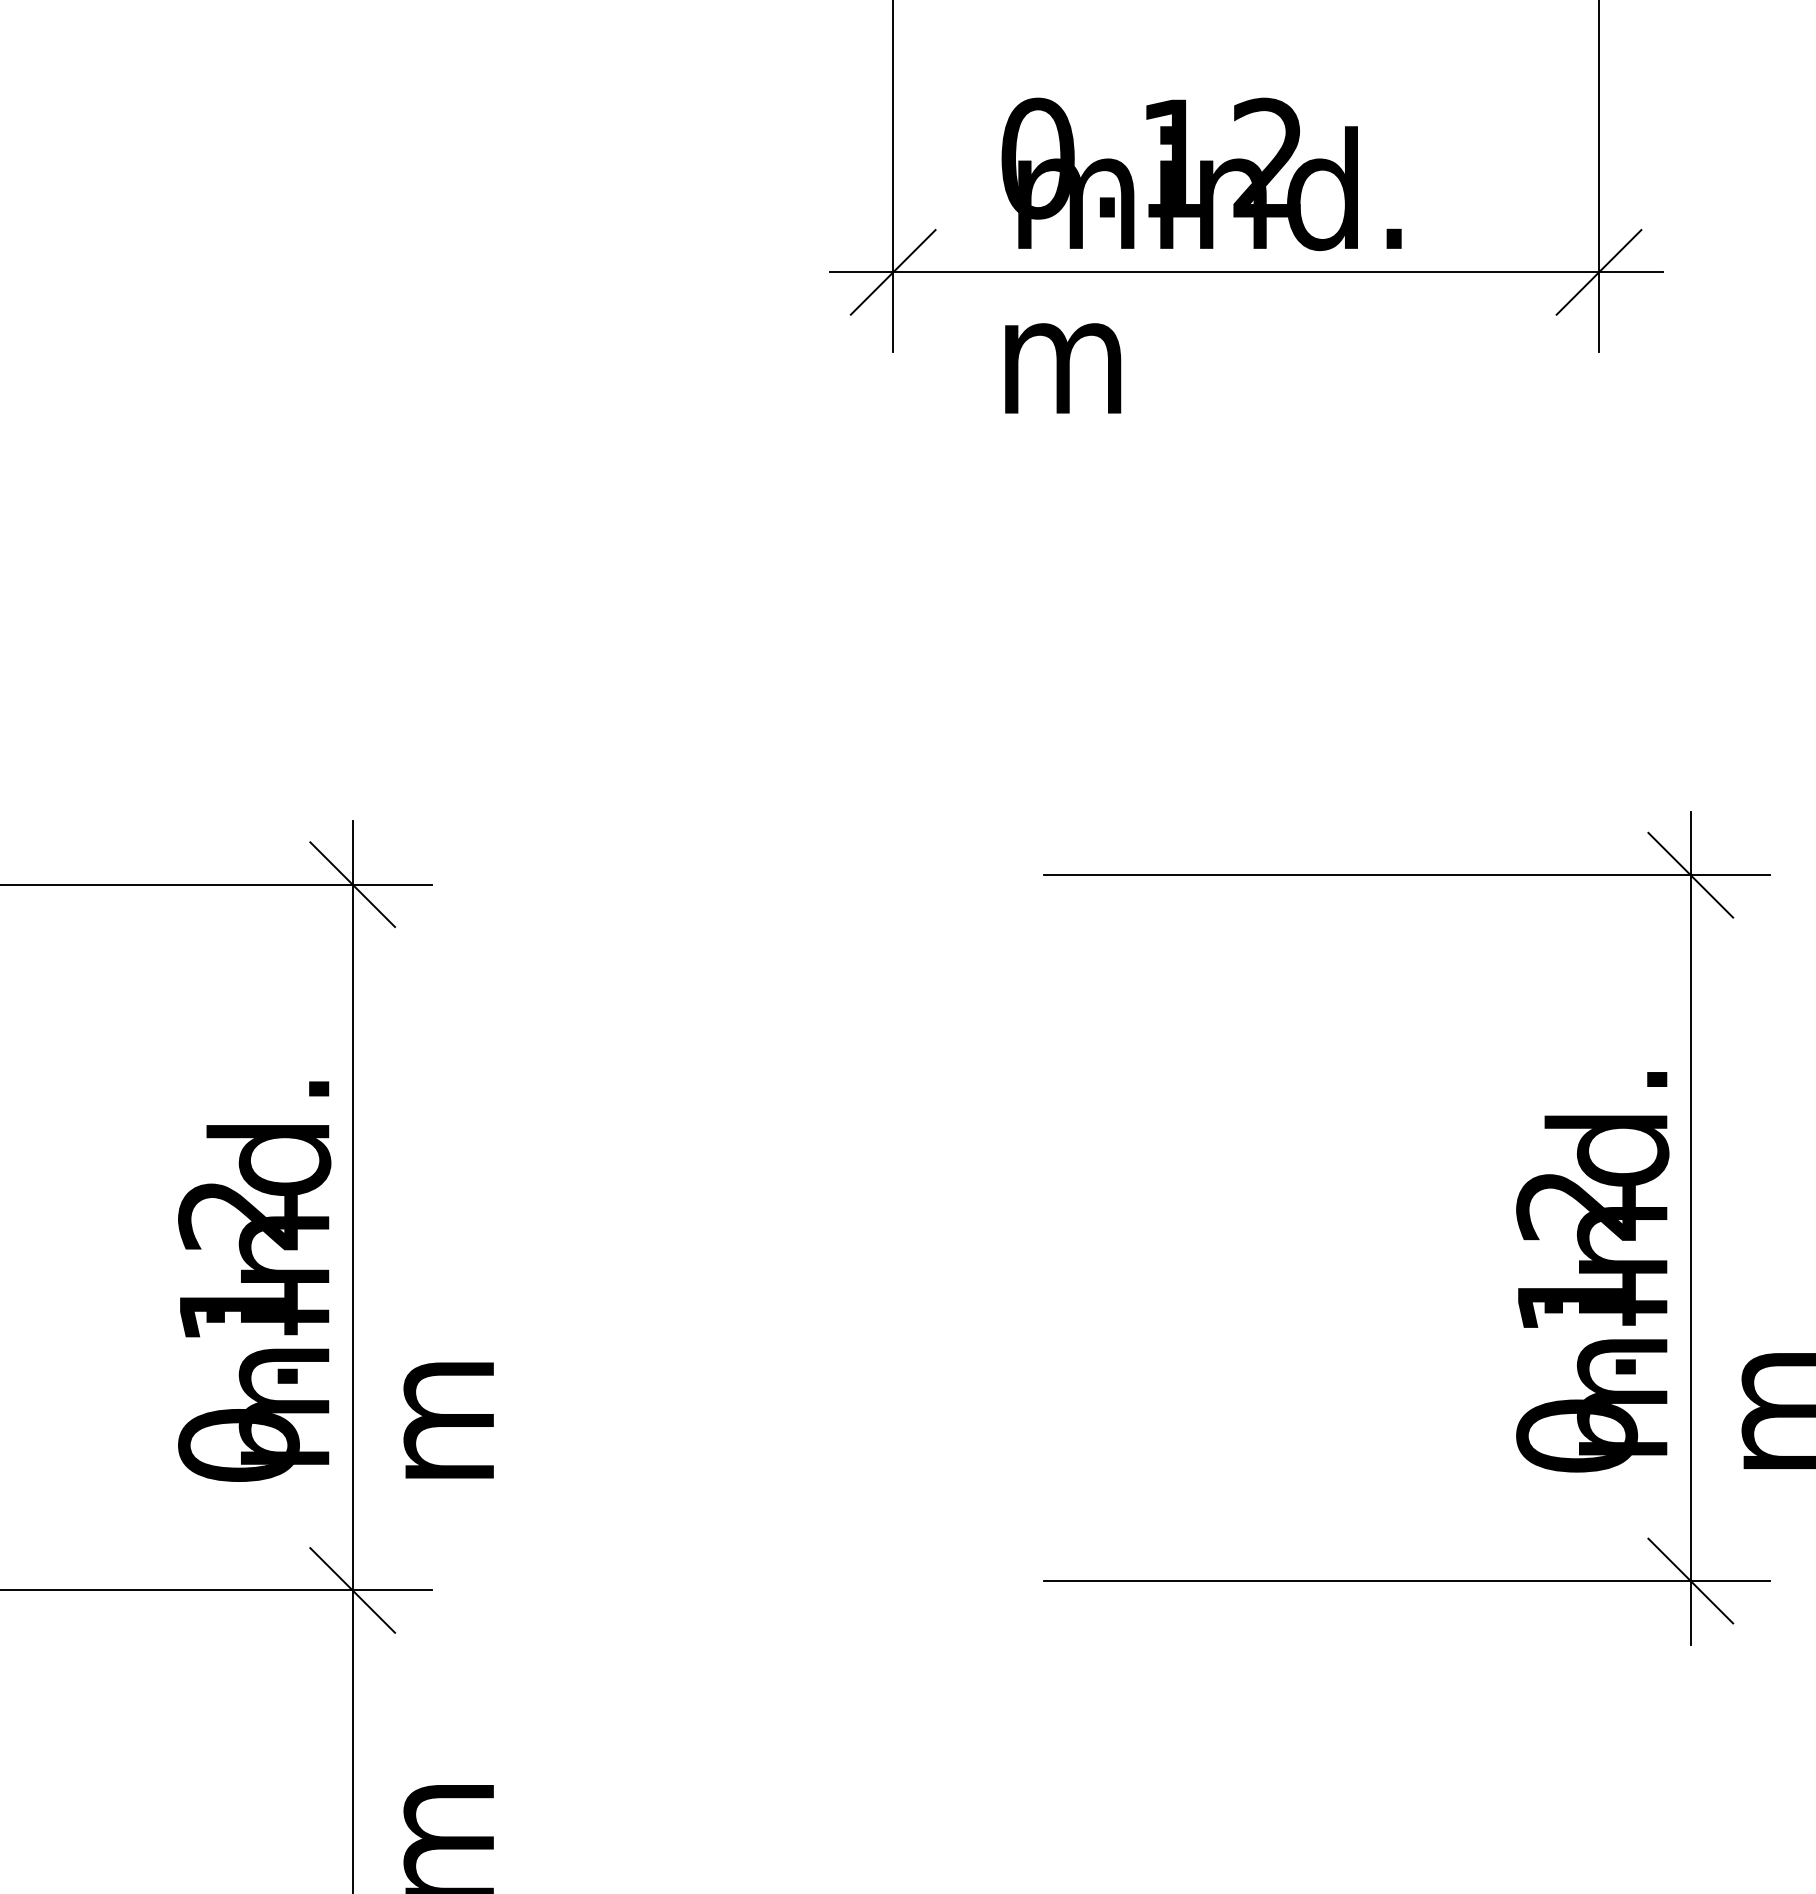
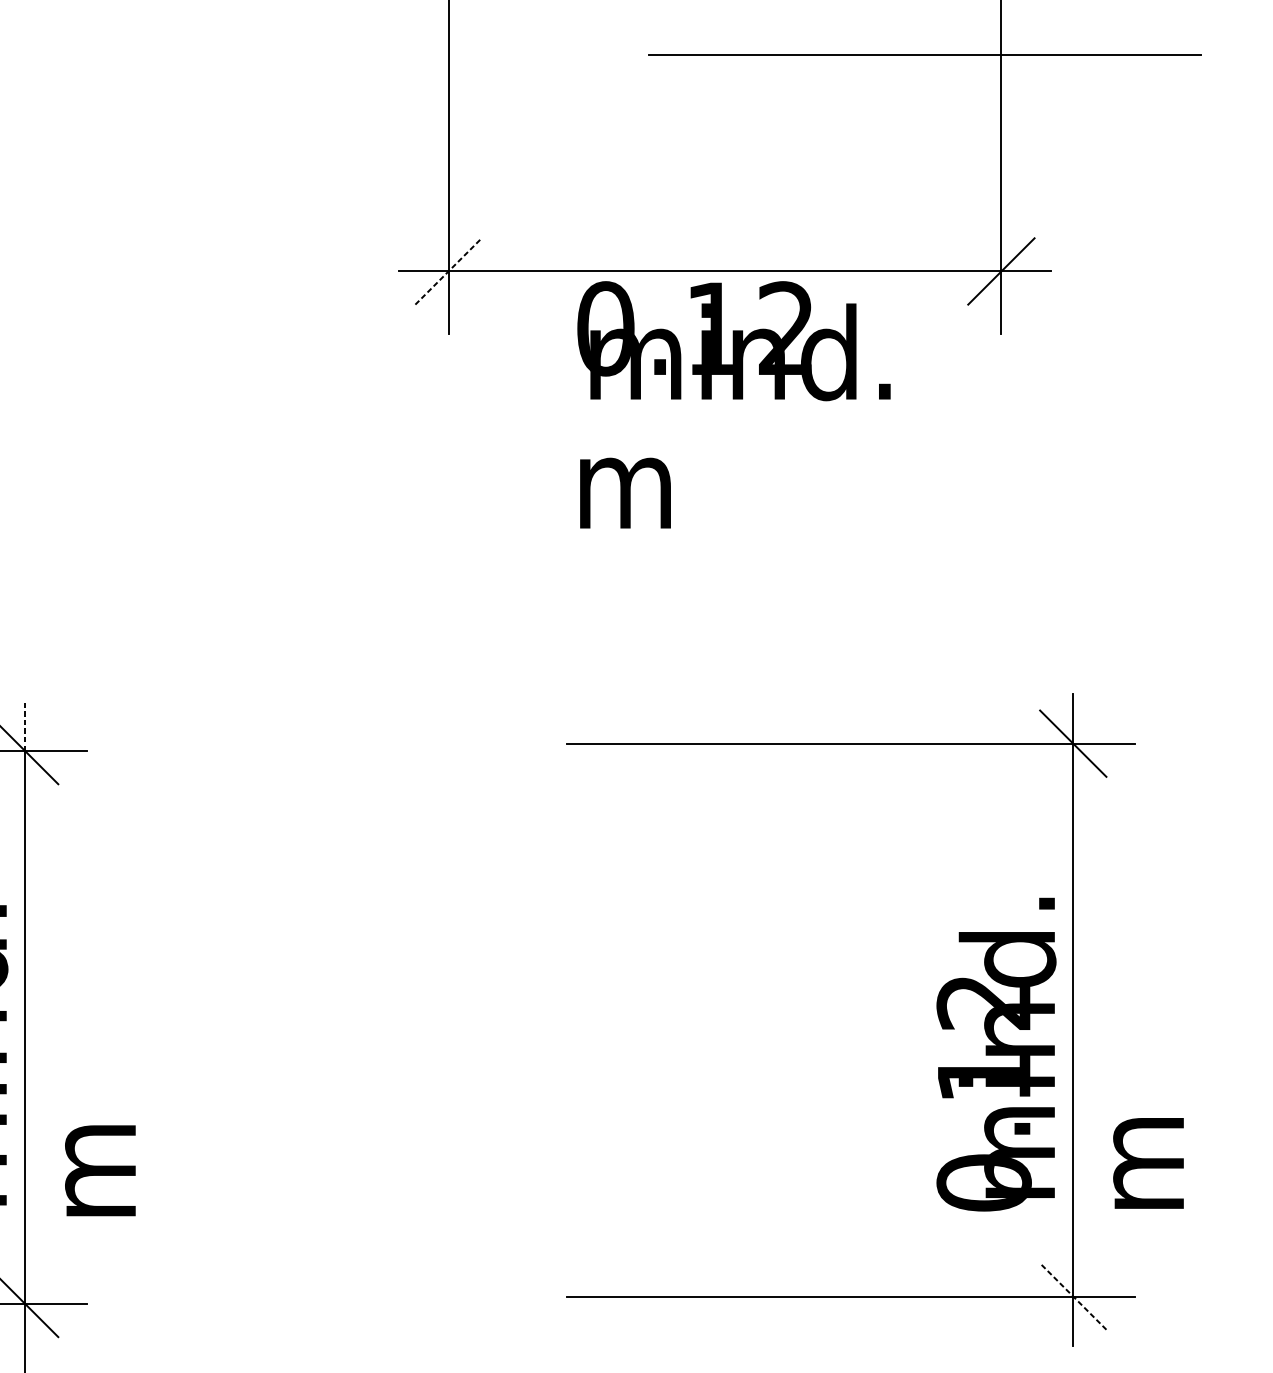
text: (1201, 255) -> (733, 404), moved
line: (893, 272) -> (448, 271), solid -> dashed
line: (352, 852) -> (25, 725), solid -> dashed
line: (1690, 1581) -> (1073, 1296), solid -> dashed

